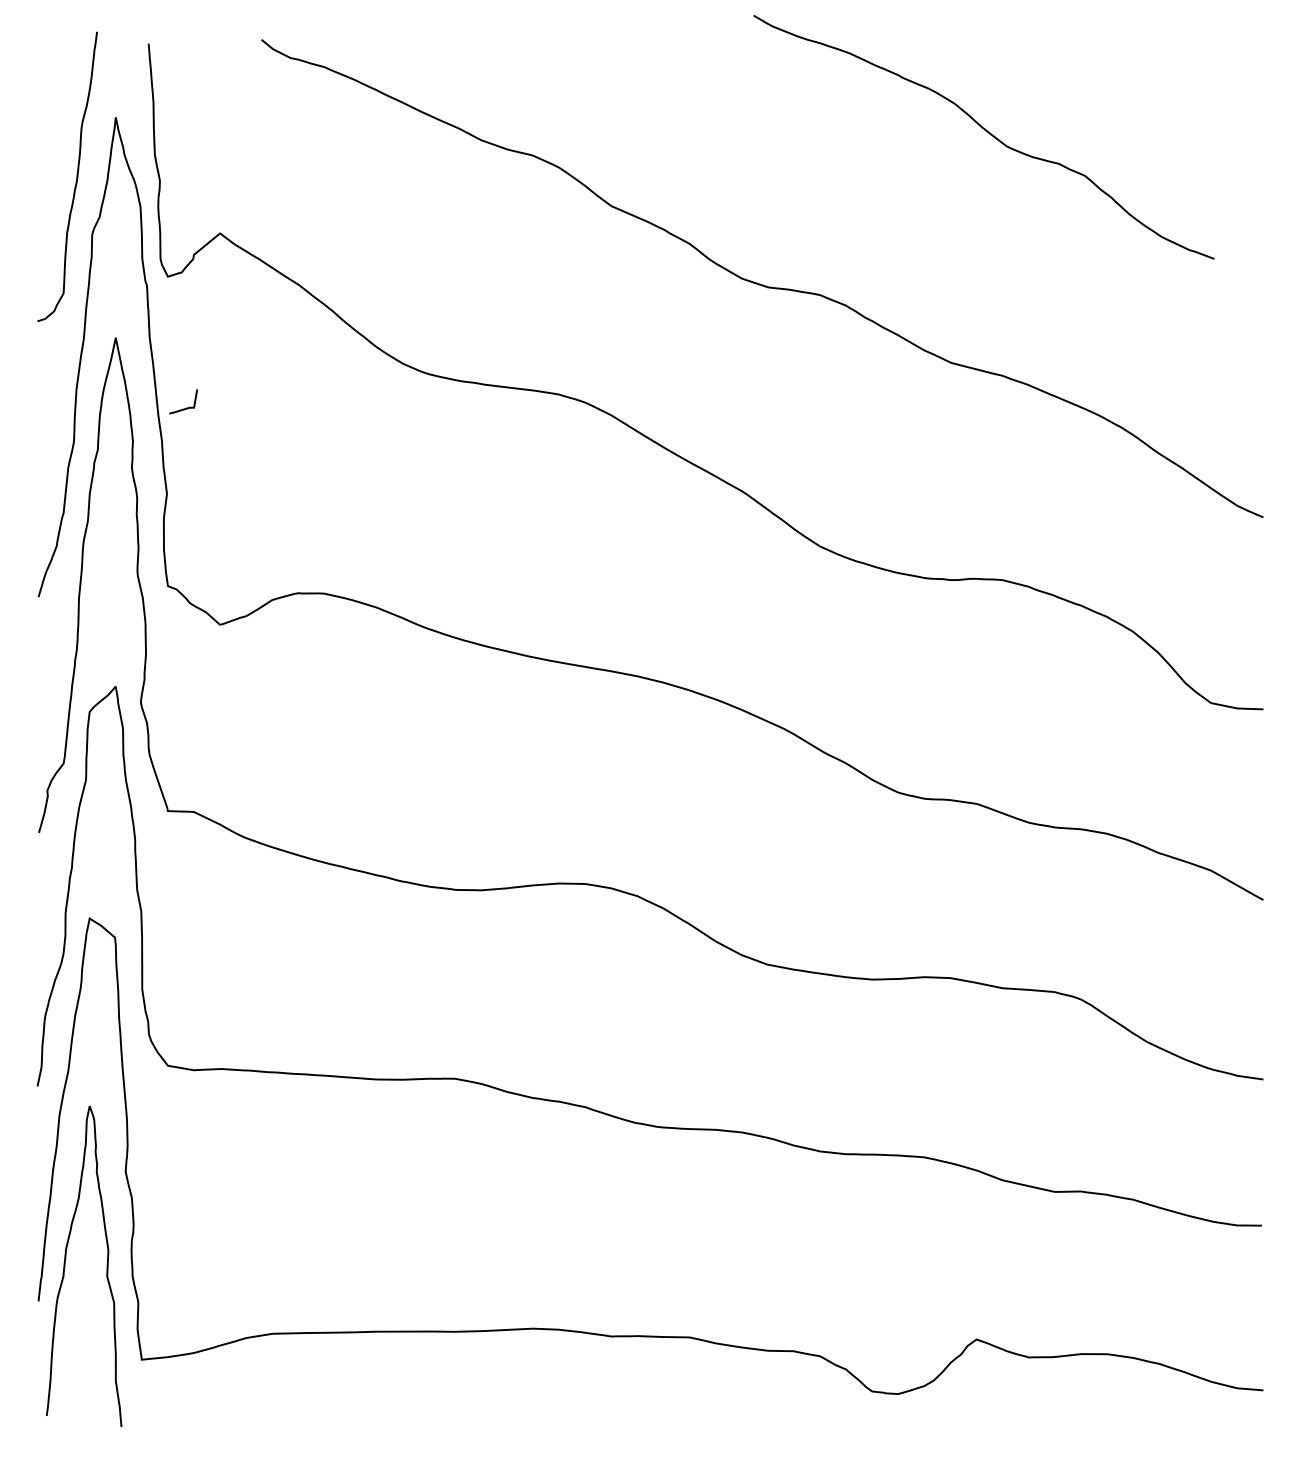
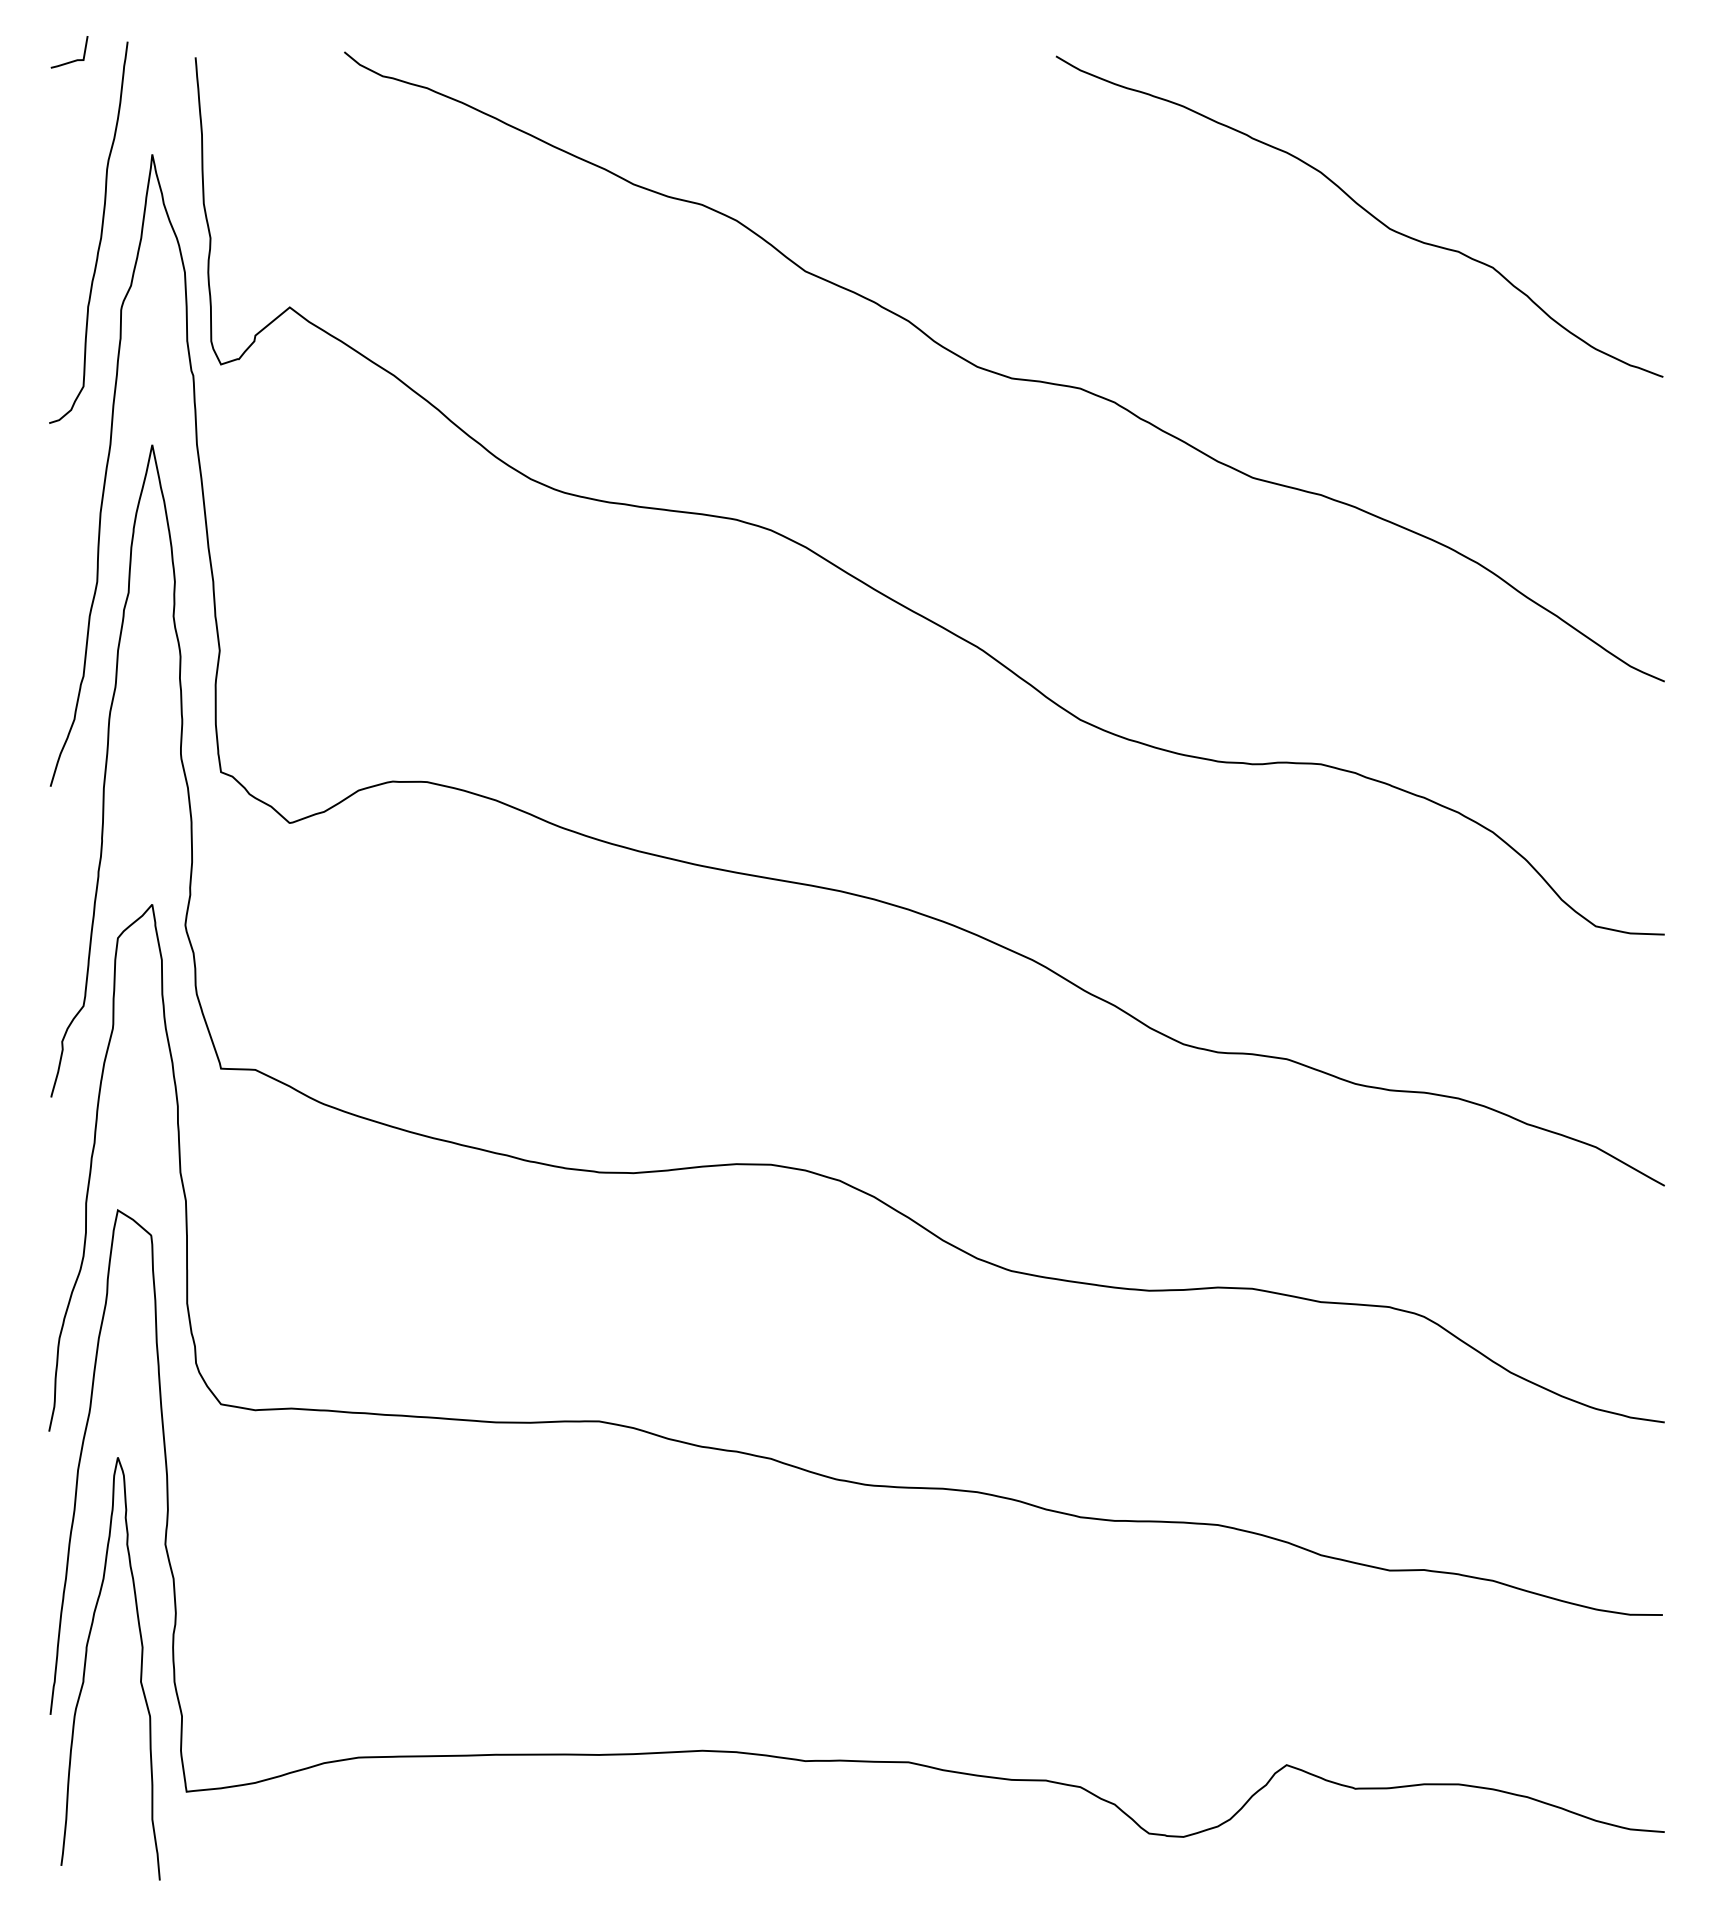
curve: (986, 131) -> (1362, 209), moved
line: (185, 408) -> (72, 60), moved

